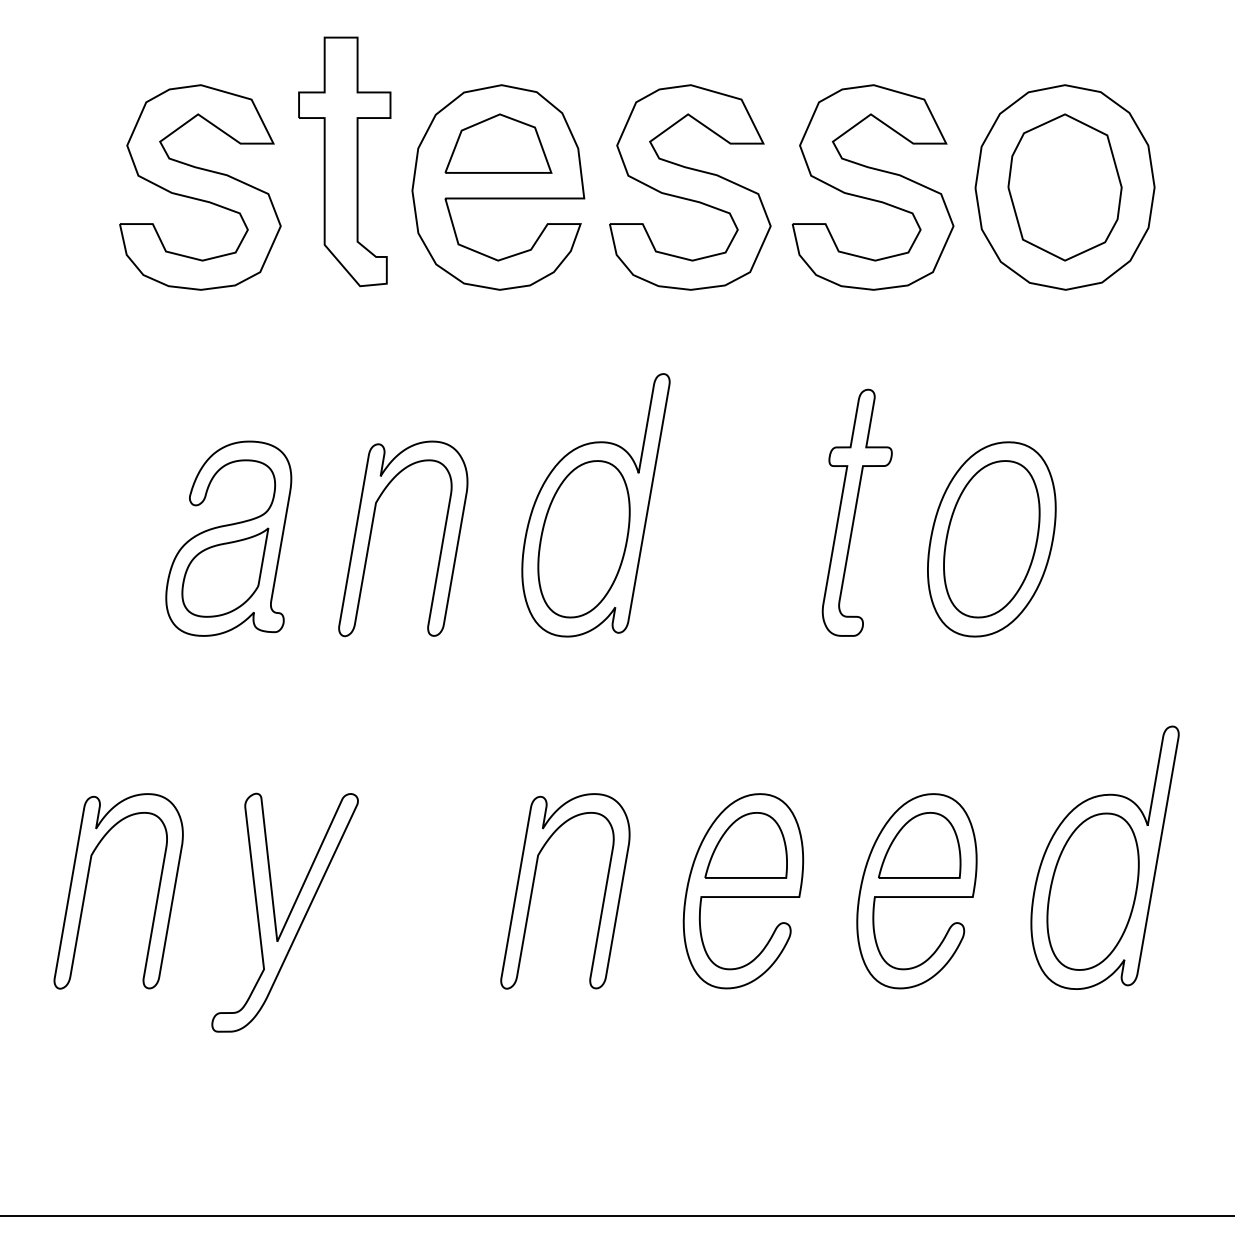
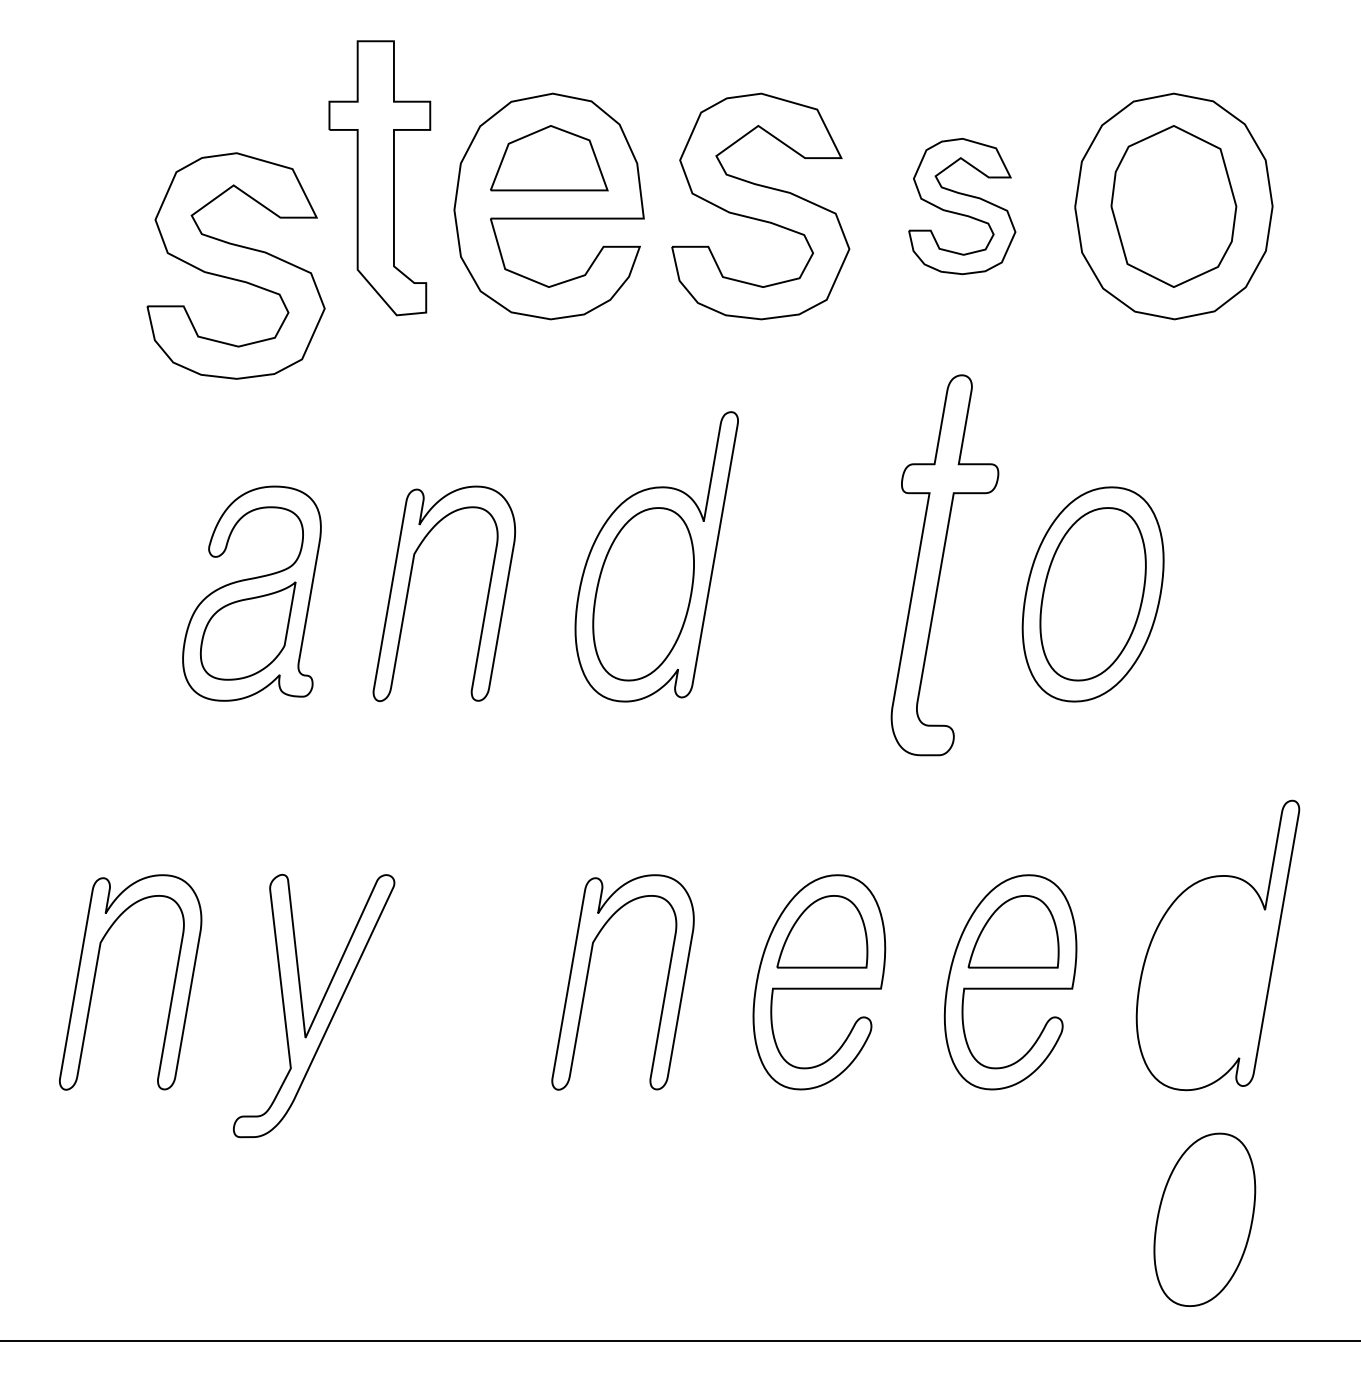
part: (200, 187) -> (236, 266), moved
part: (872, 187) -> (961, 206), size x0.6
part: (856, 512) -> (943, 564), size x1.4
part: (1092, 891) -> (1204, 1219), moved

